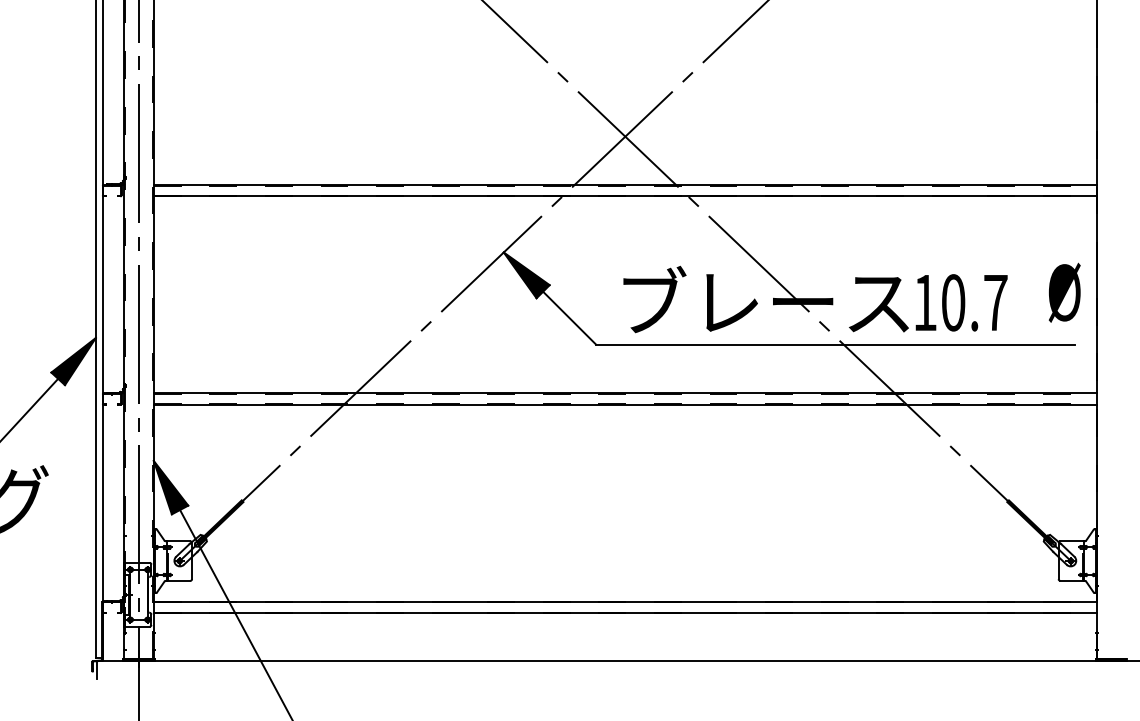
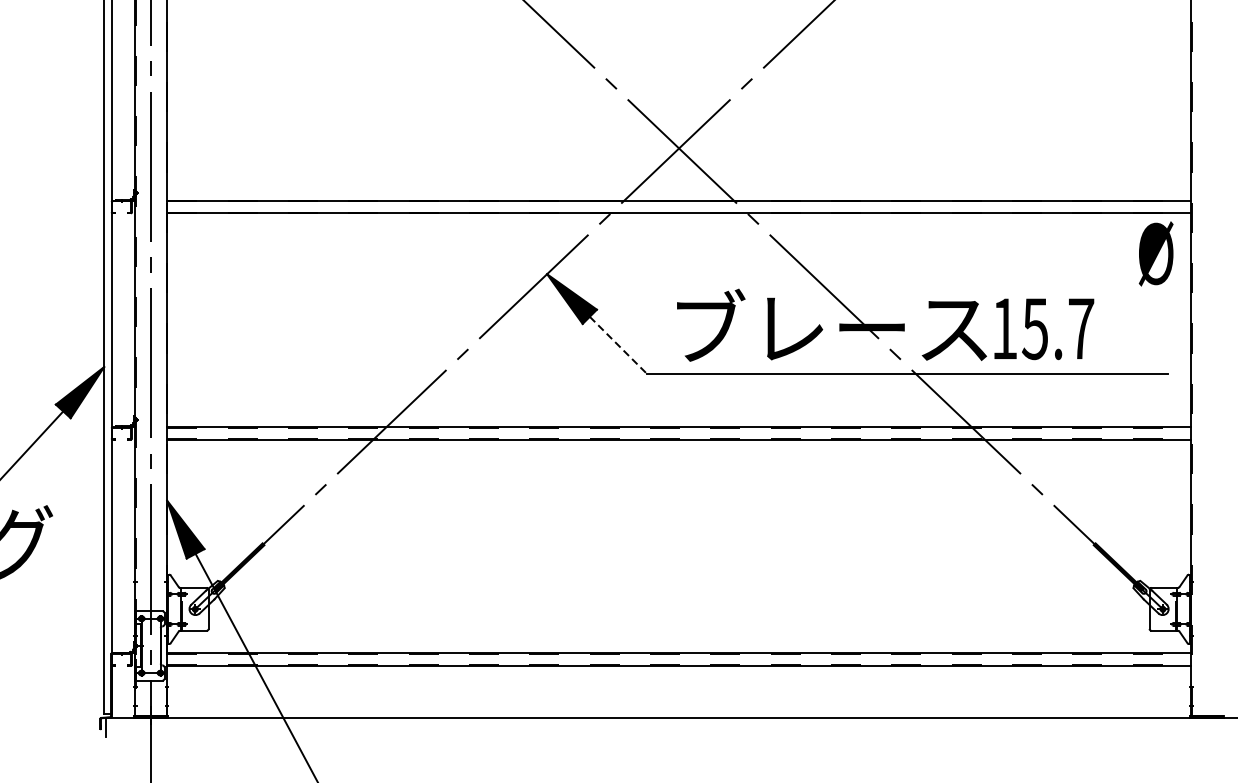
text: (1064, 292) -> (1155, 253), moved
text: (953, 302) -> (1035, 328), 10.7 -> 15.7
line: (569, 318) -> (618, 345), solid -> dashed

